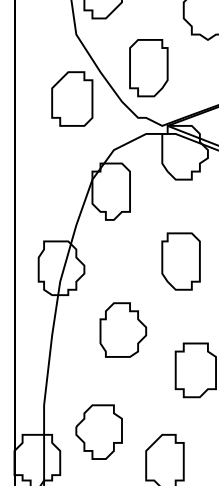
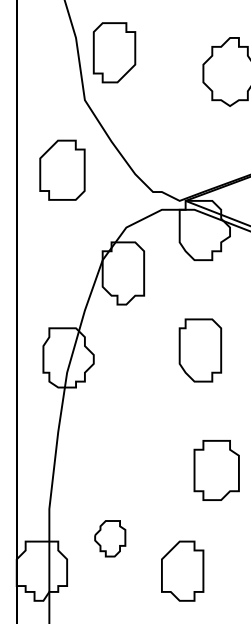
part: (148, 68) -> (164, 137), removed
part: (72, 98) -> (62, 169), moved
part: (123, 329) -> (136, 425), removed
part: (99, 432) -> (110, 538), size x0.6

